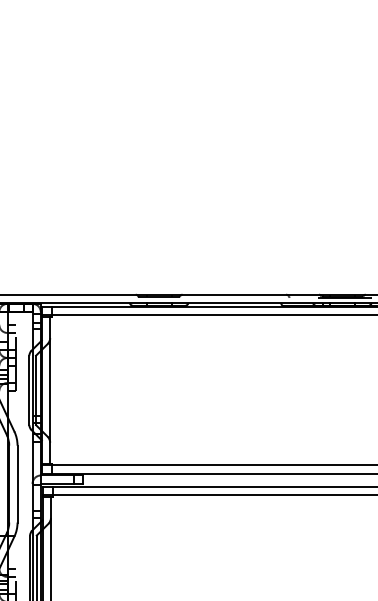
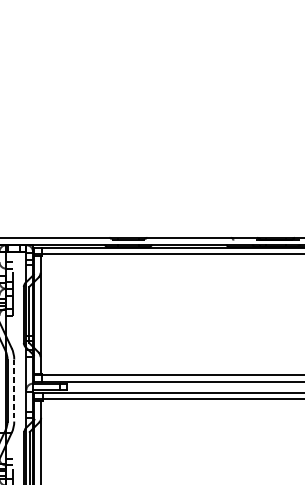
line: (17, 484) -> (14, 390), solid -> dashed

